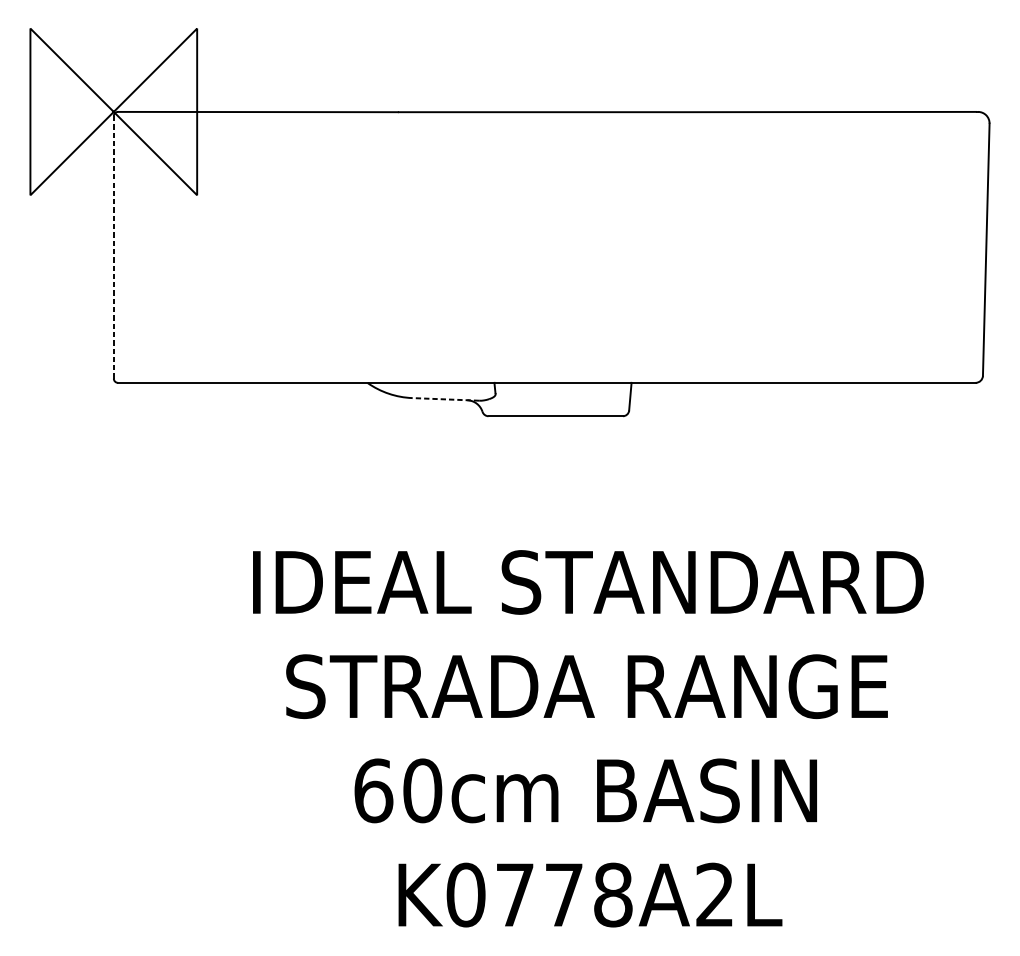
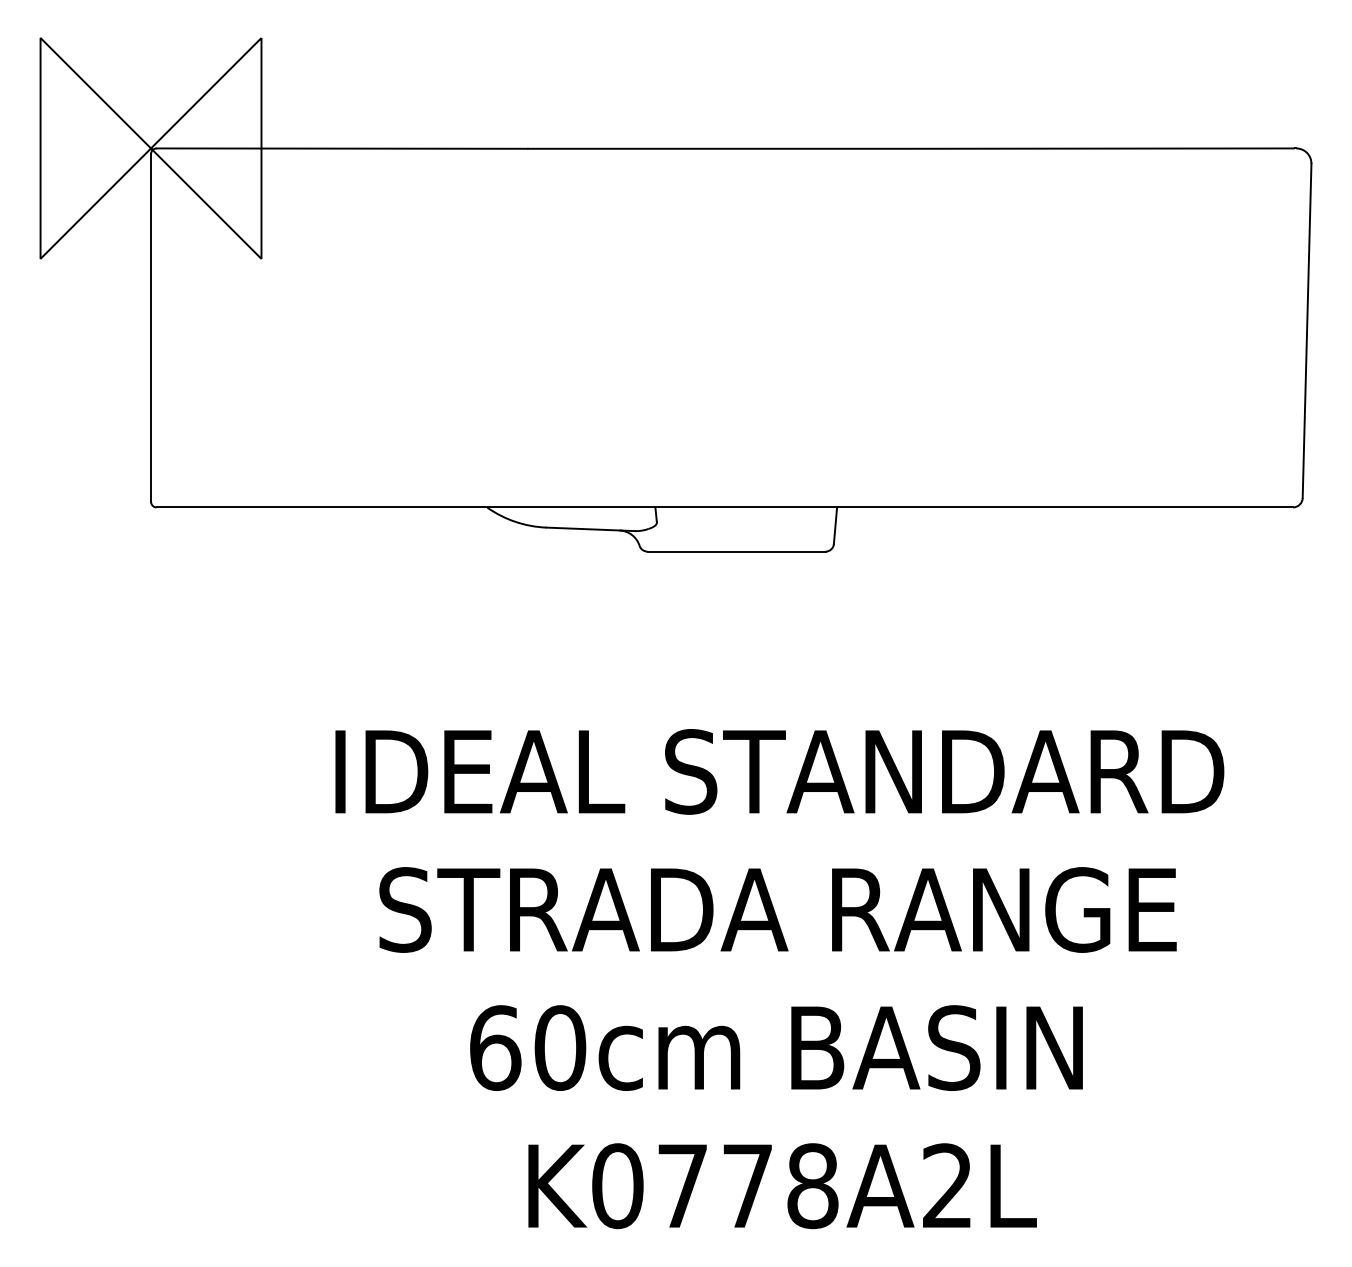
line: (114, 247) -> (151, 327), dashed -> solid
line: (445, 399) -> (590, 529), dashed -> solid

